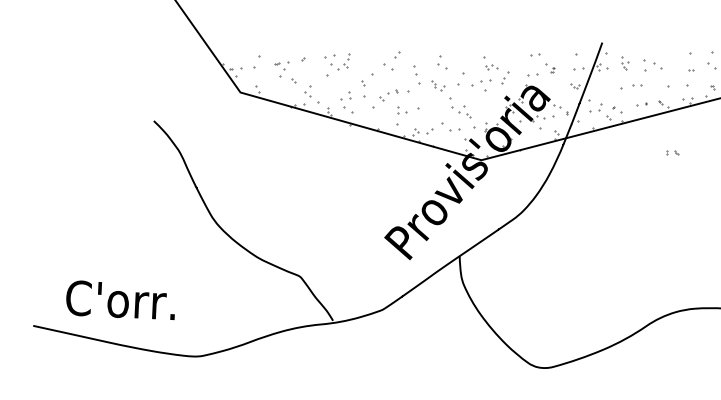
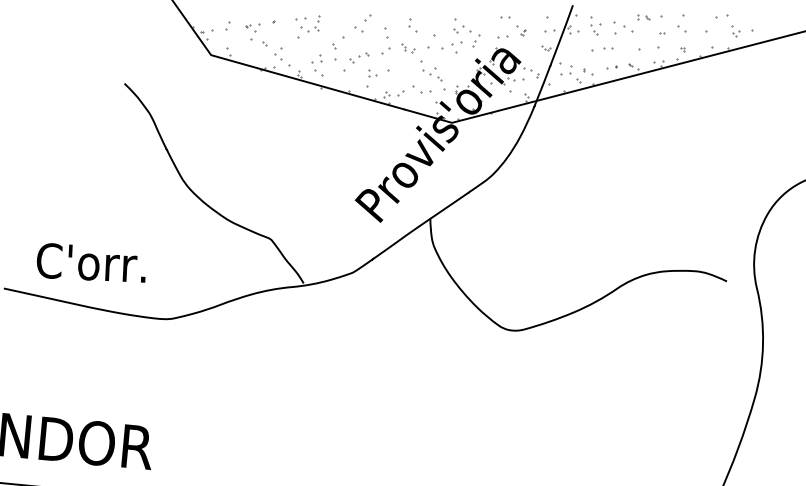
part: (256, 62) -> (227, 25), size x0.62
part: (624, 62) -> (595, 25), size x1.43
part: (491, 66) -> (462, 29), size x1.43
part: (414, 87) -> (385, 50), size x0.62
part: (672, 152) -> (643, 17), moved

